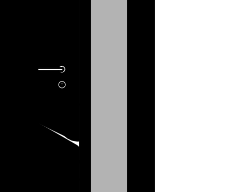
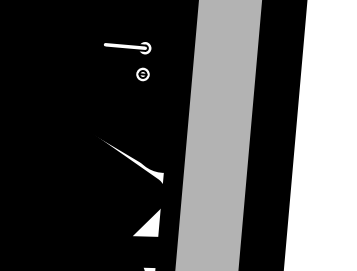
fill: (70, 170) -> (144, 221), removed

